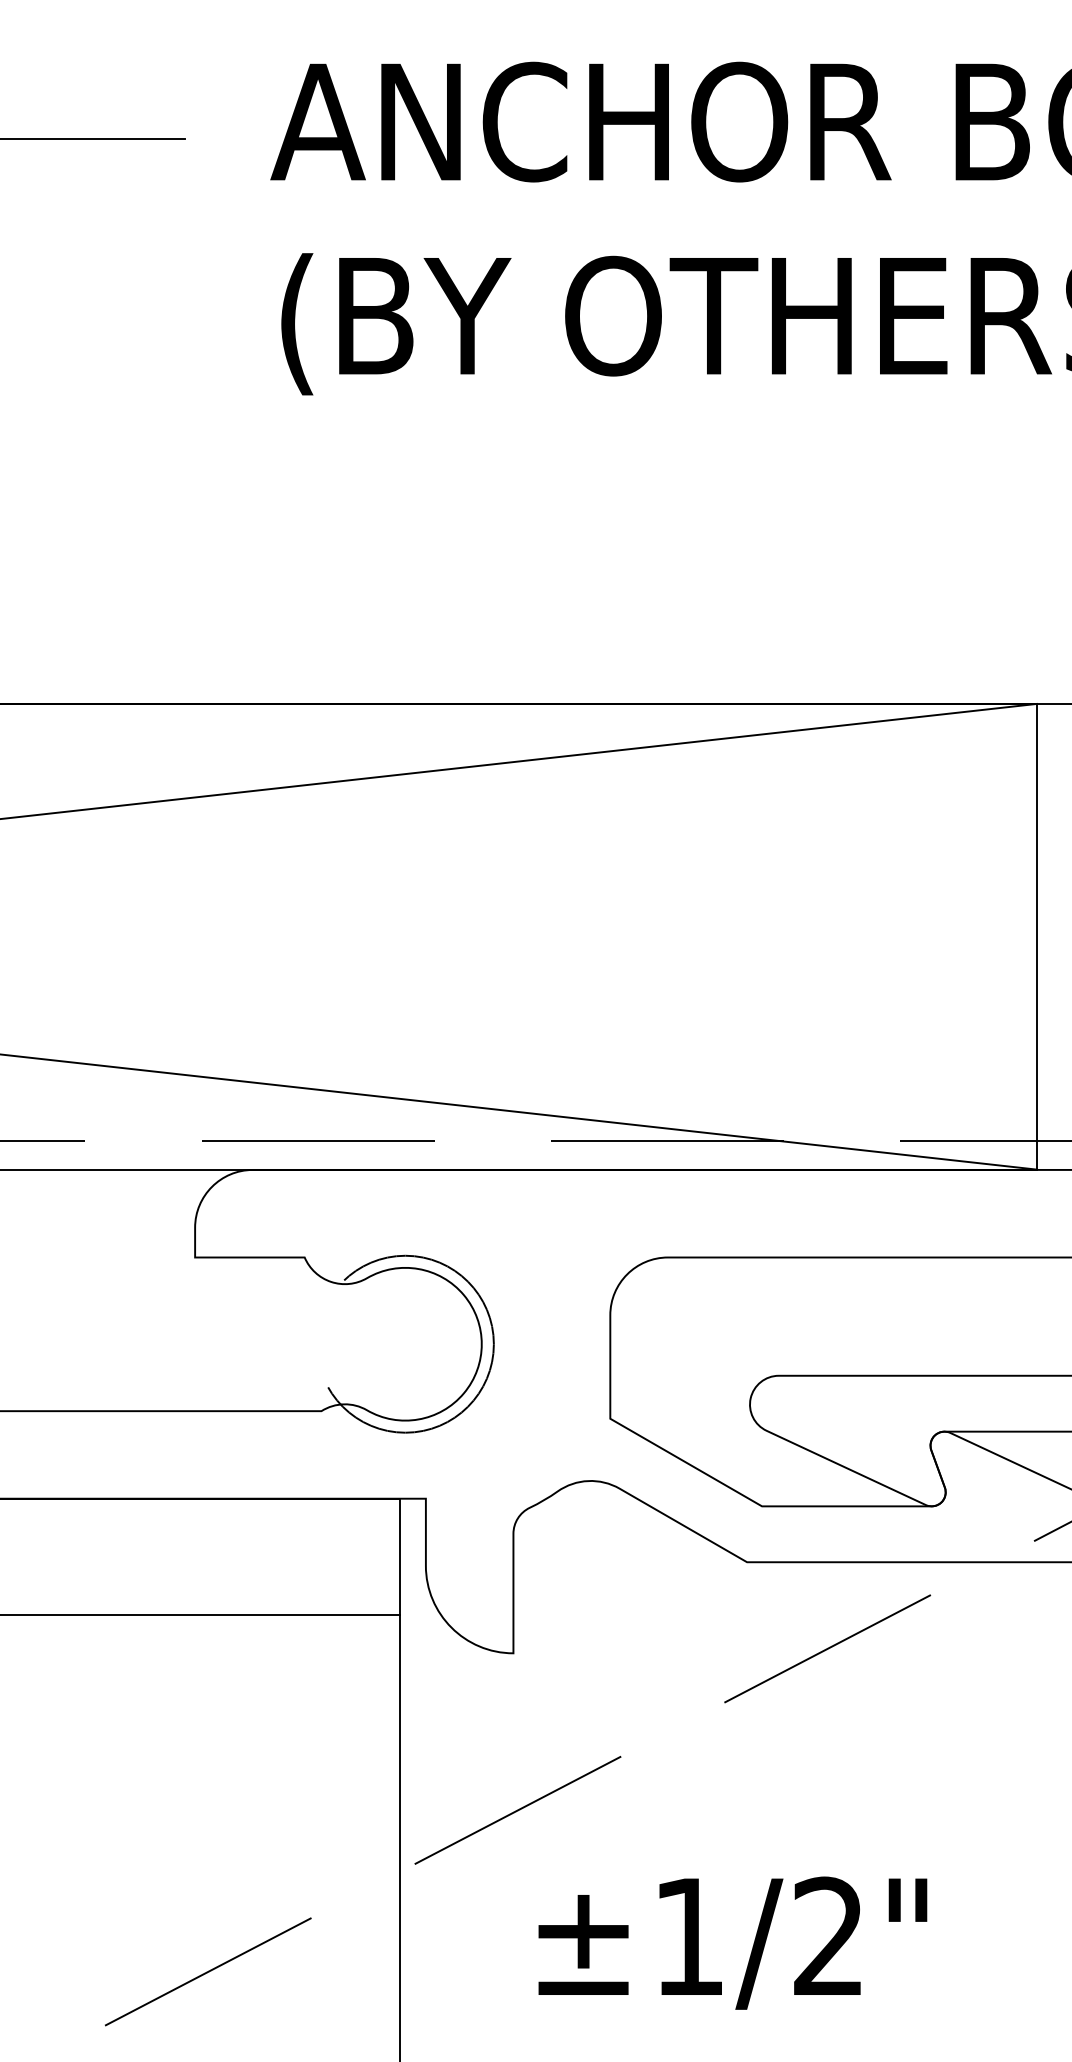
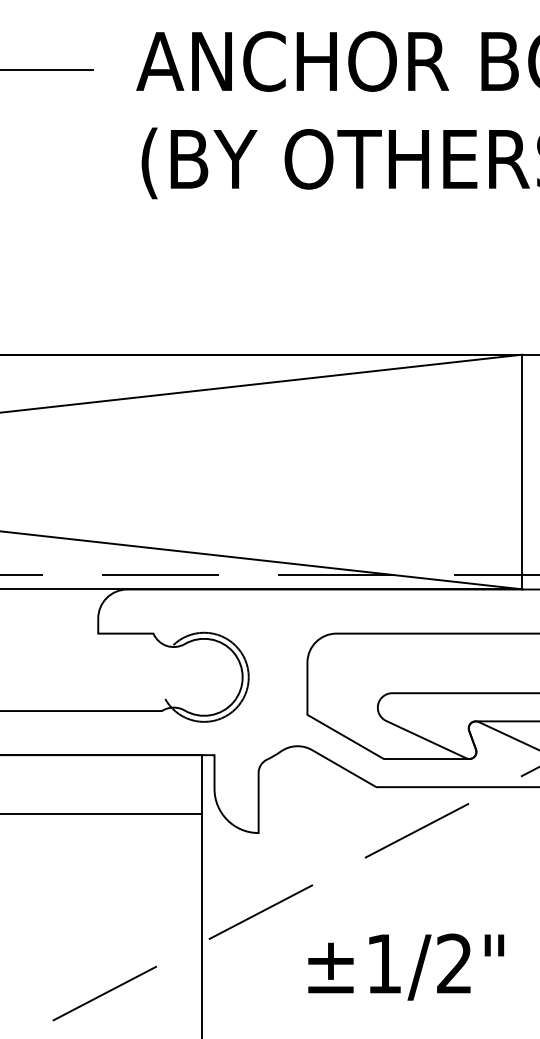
text: (733, 1941) -> (406, 966), moved

